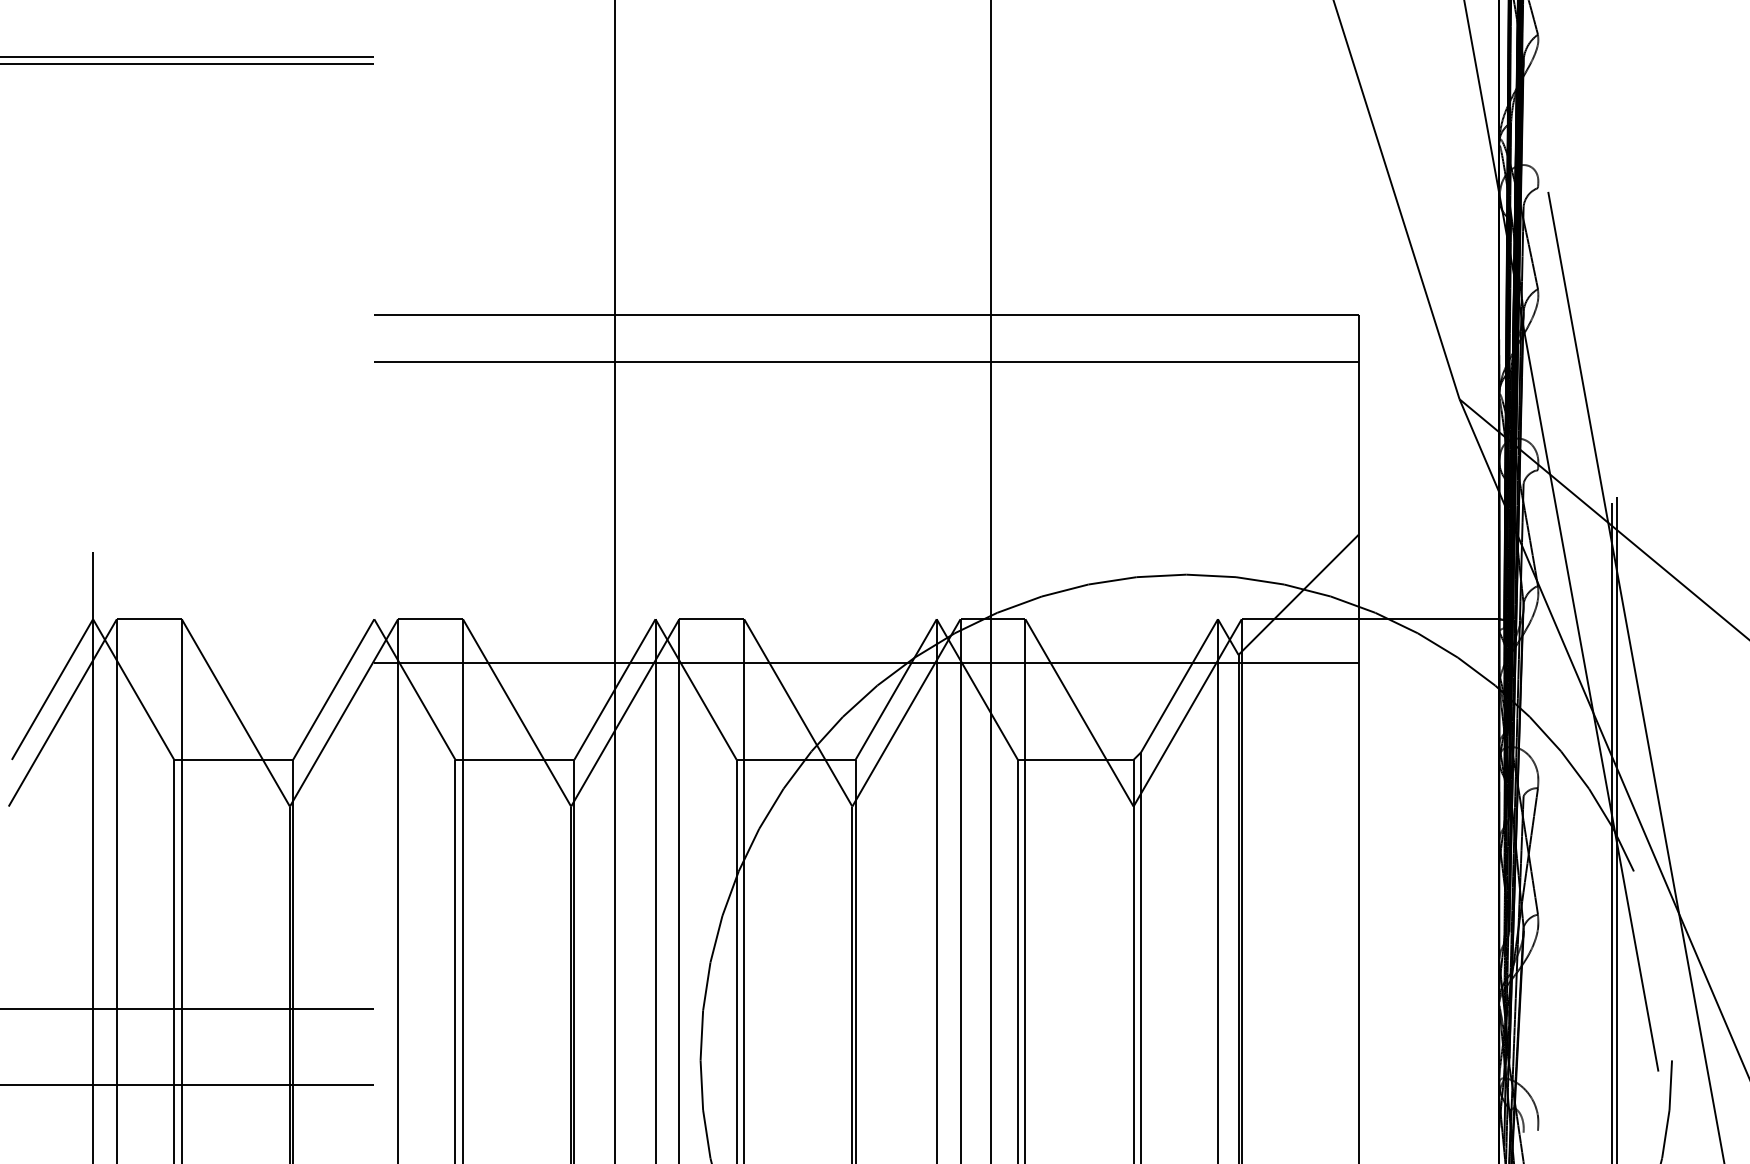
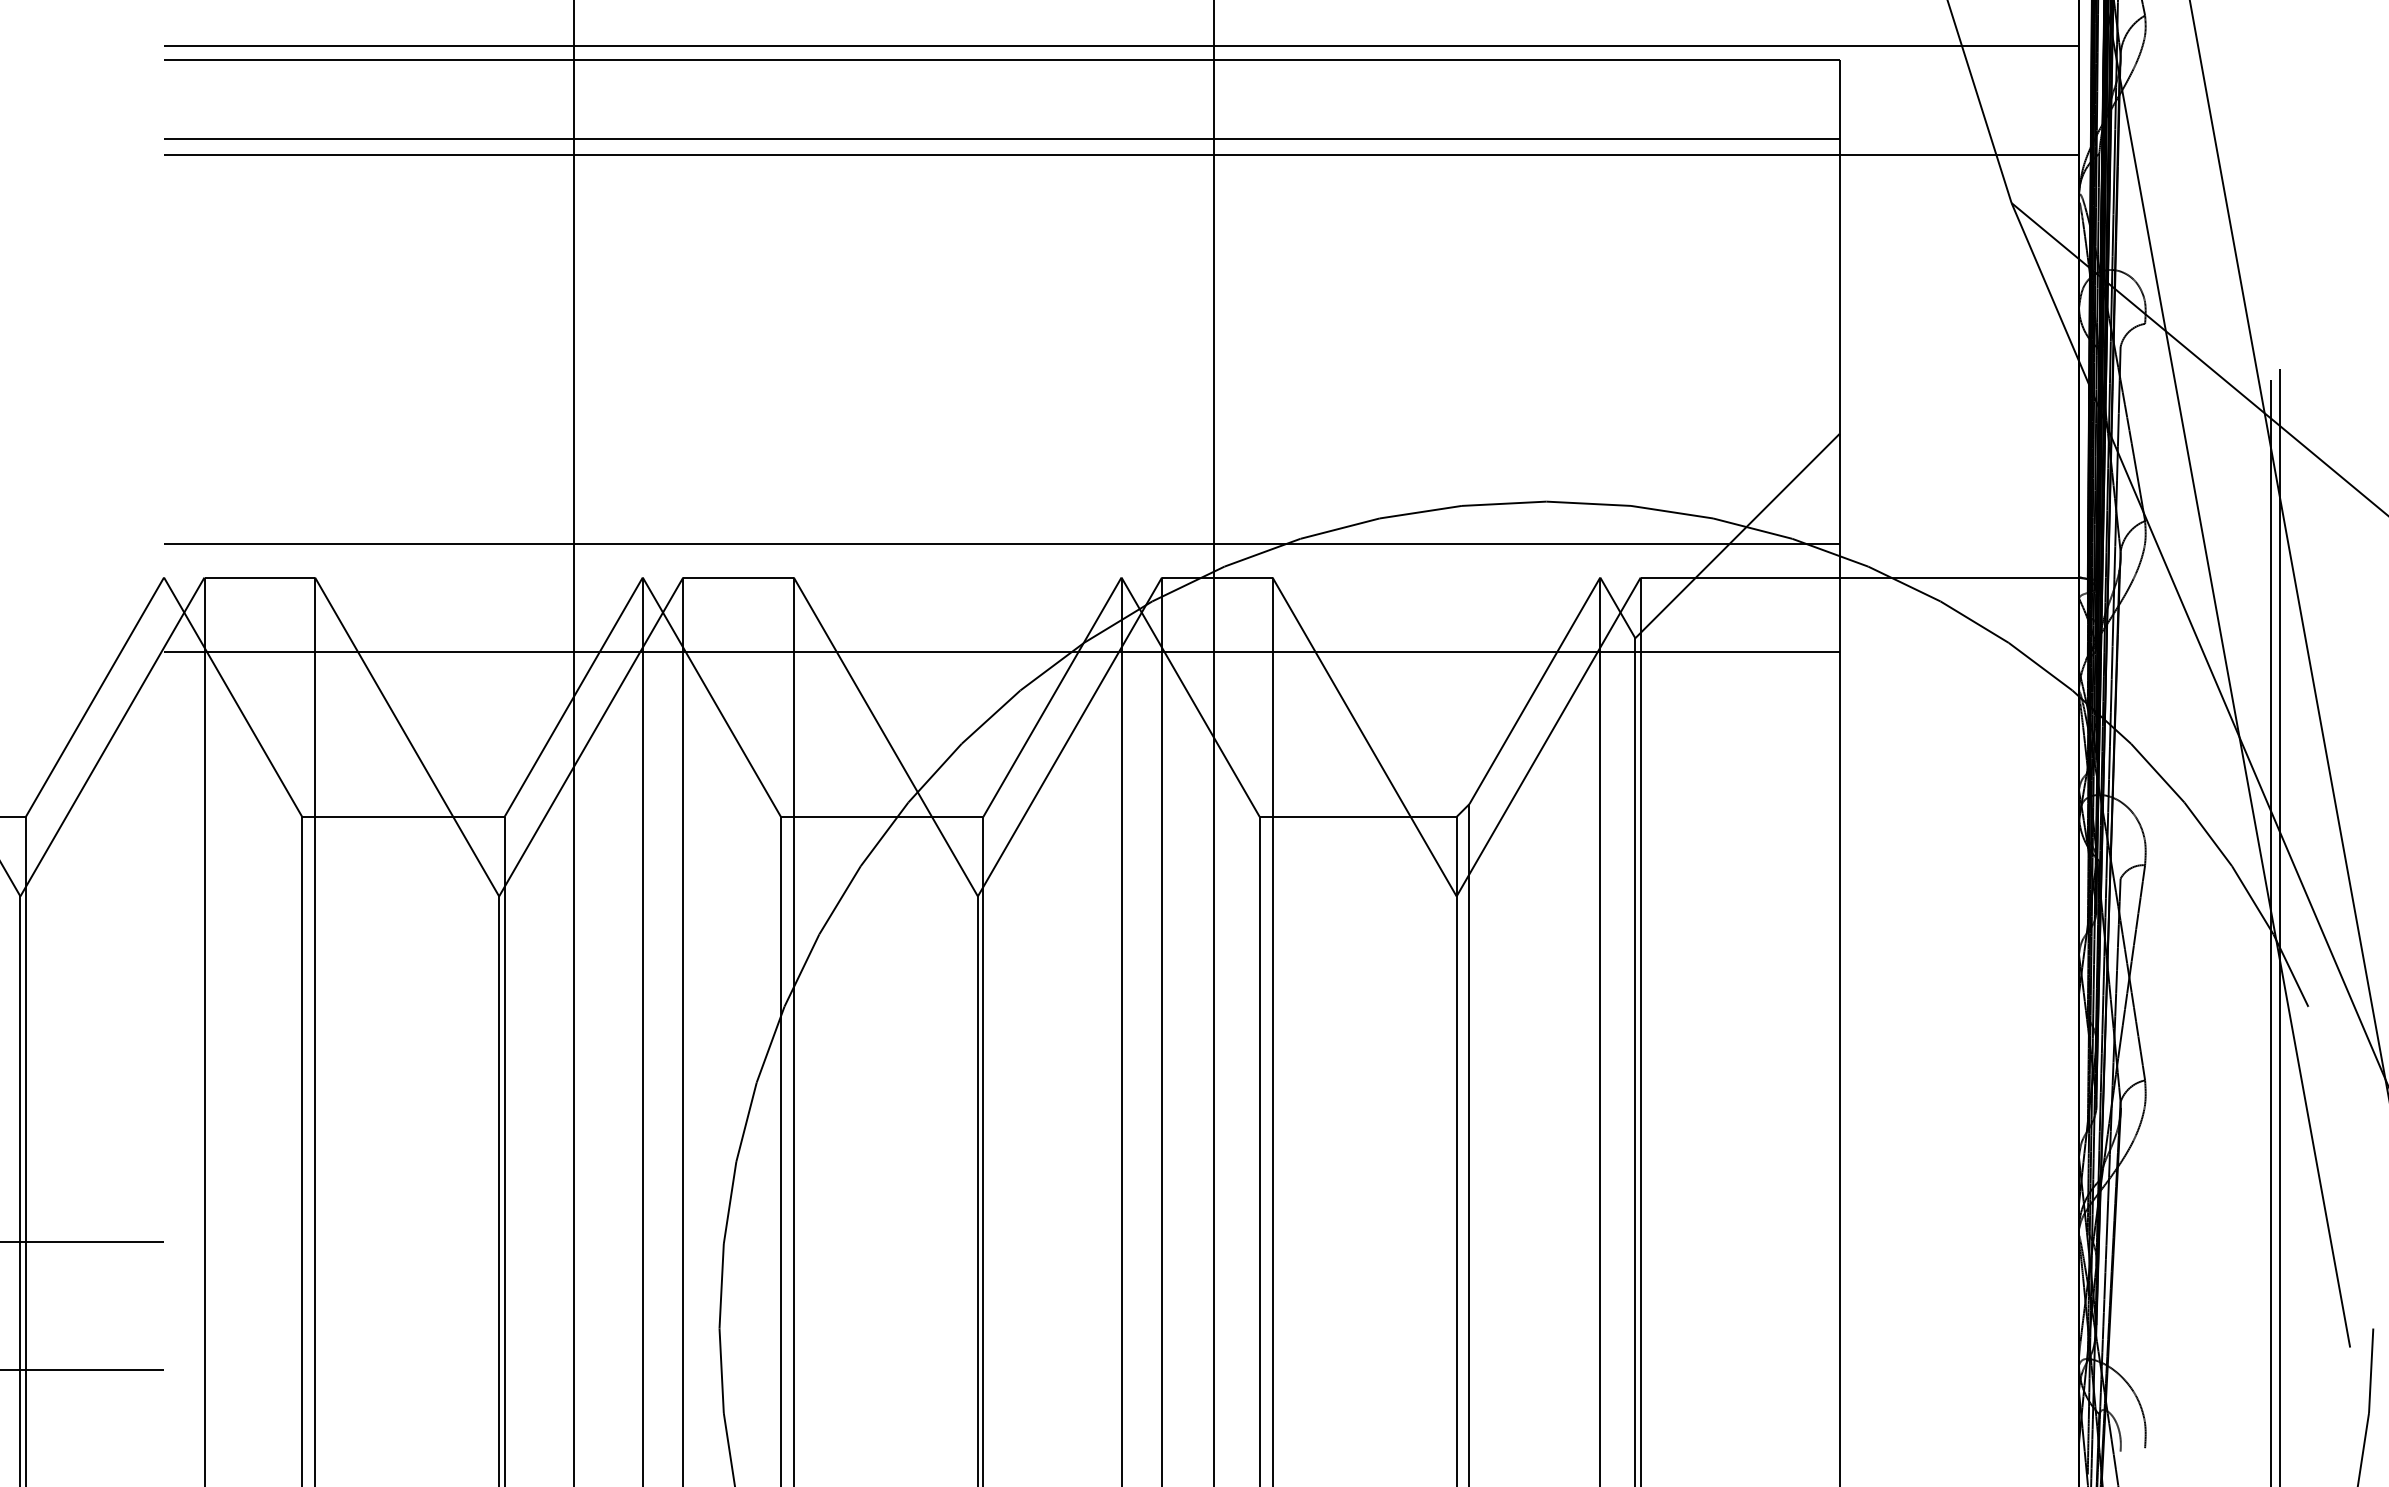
line: (936, 306) -> (1121, 45), added
line: (936, 370) -> (1121, 154), added
line: (866, 599) -> (1001, 543), added

